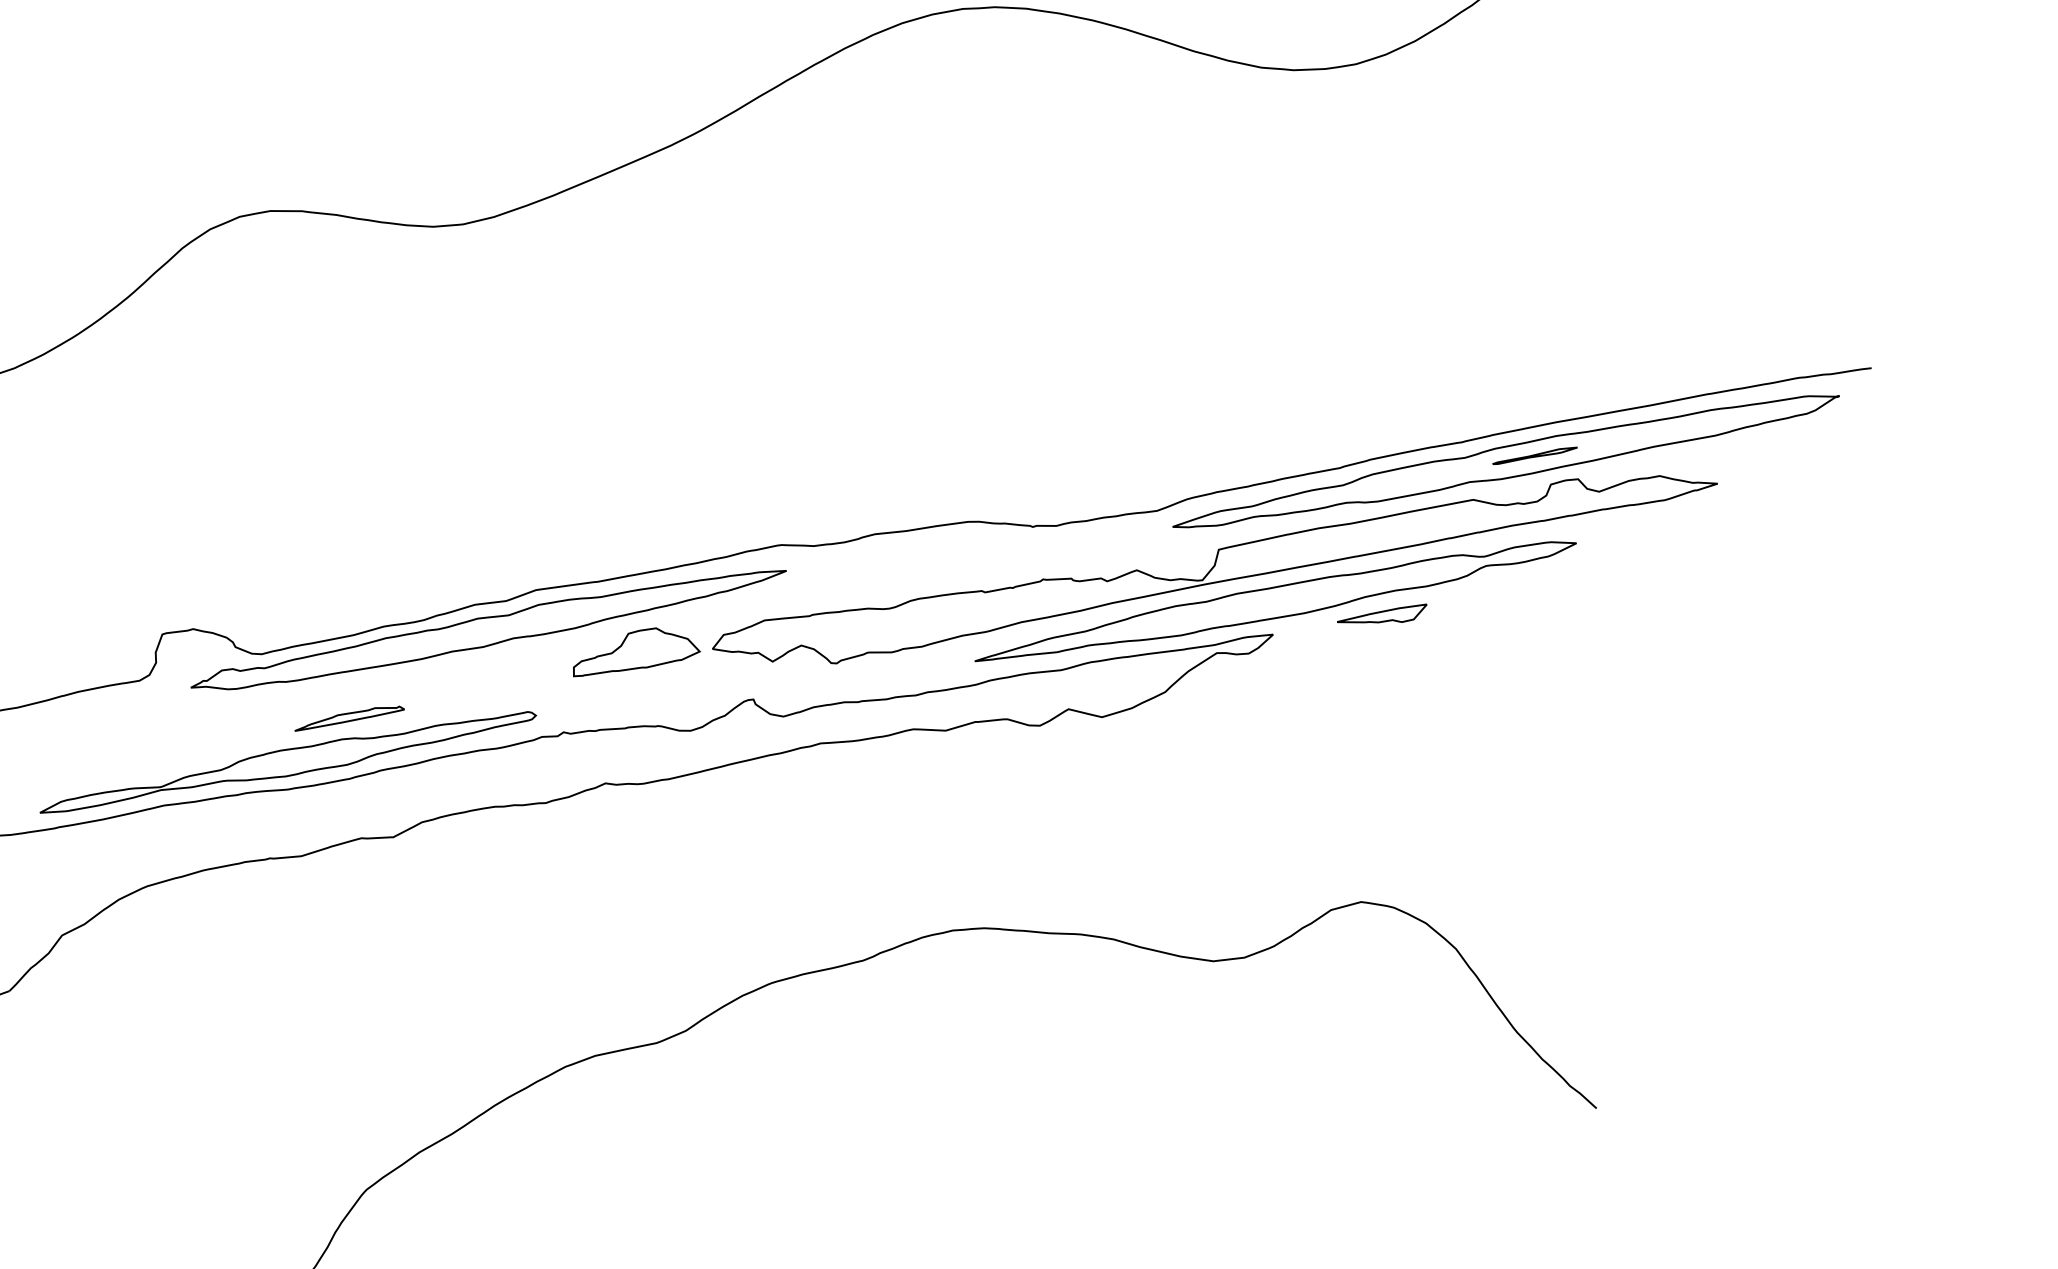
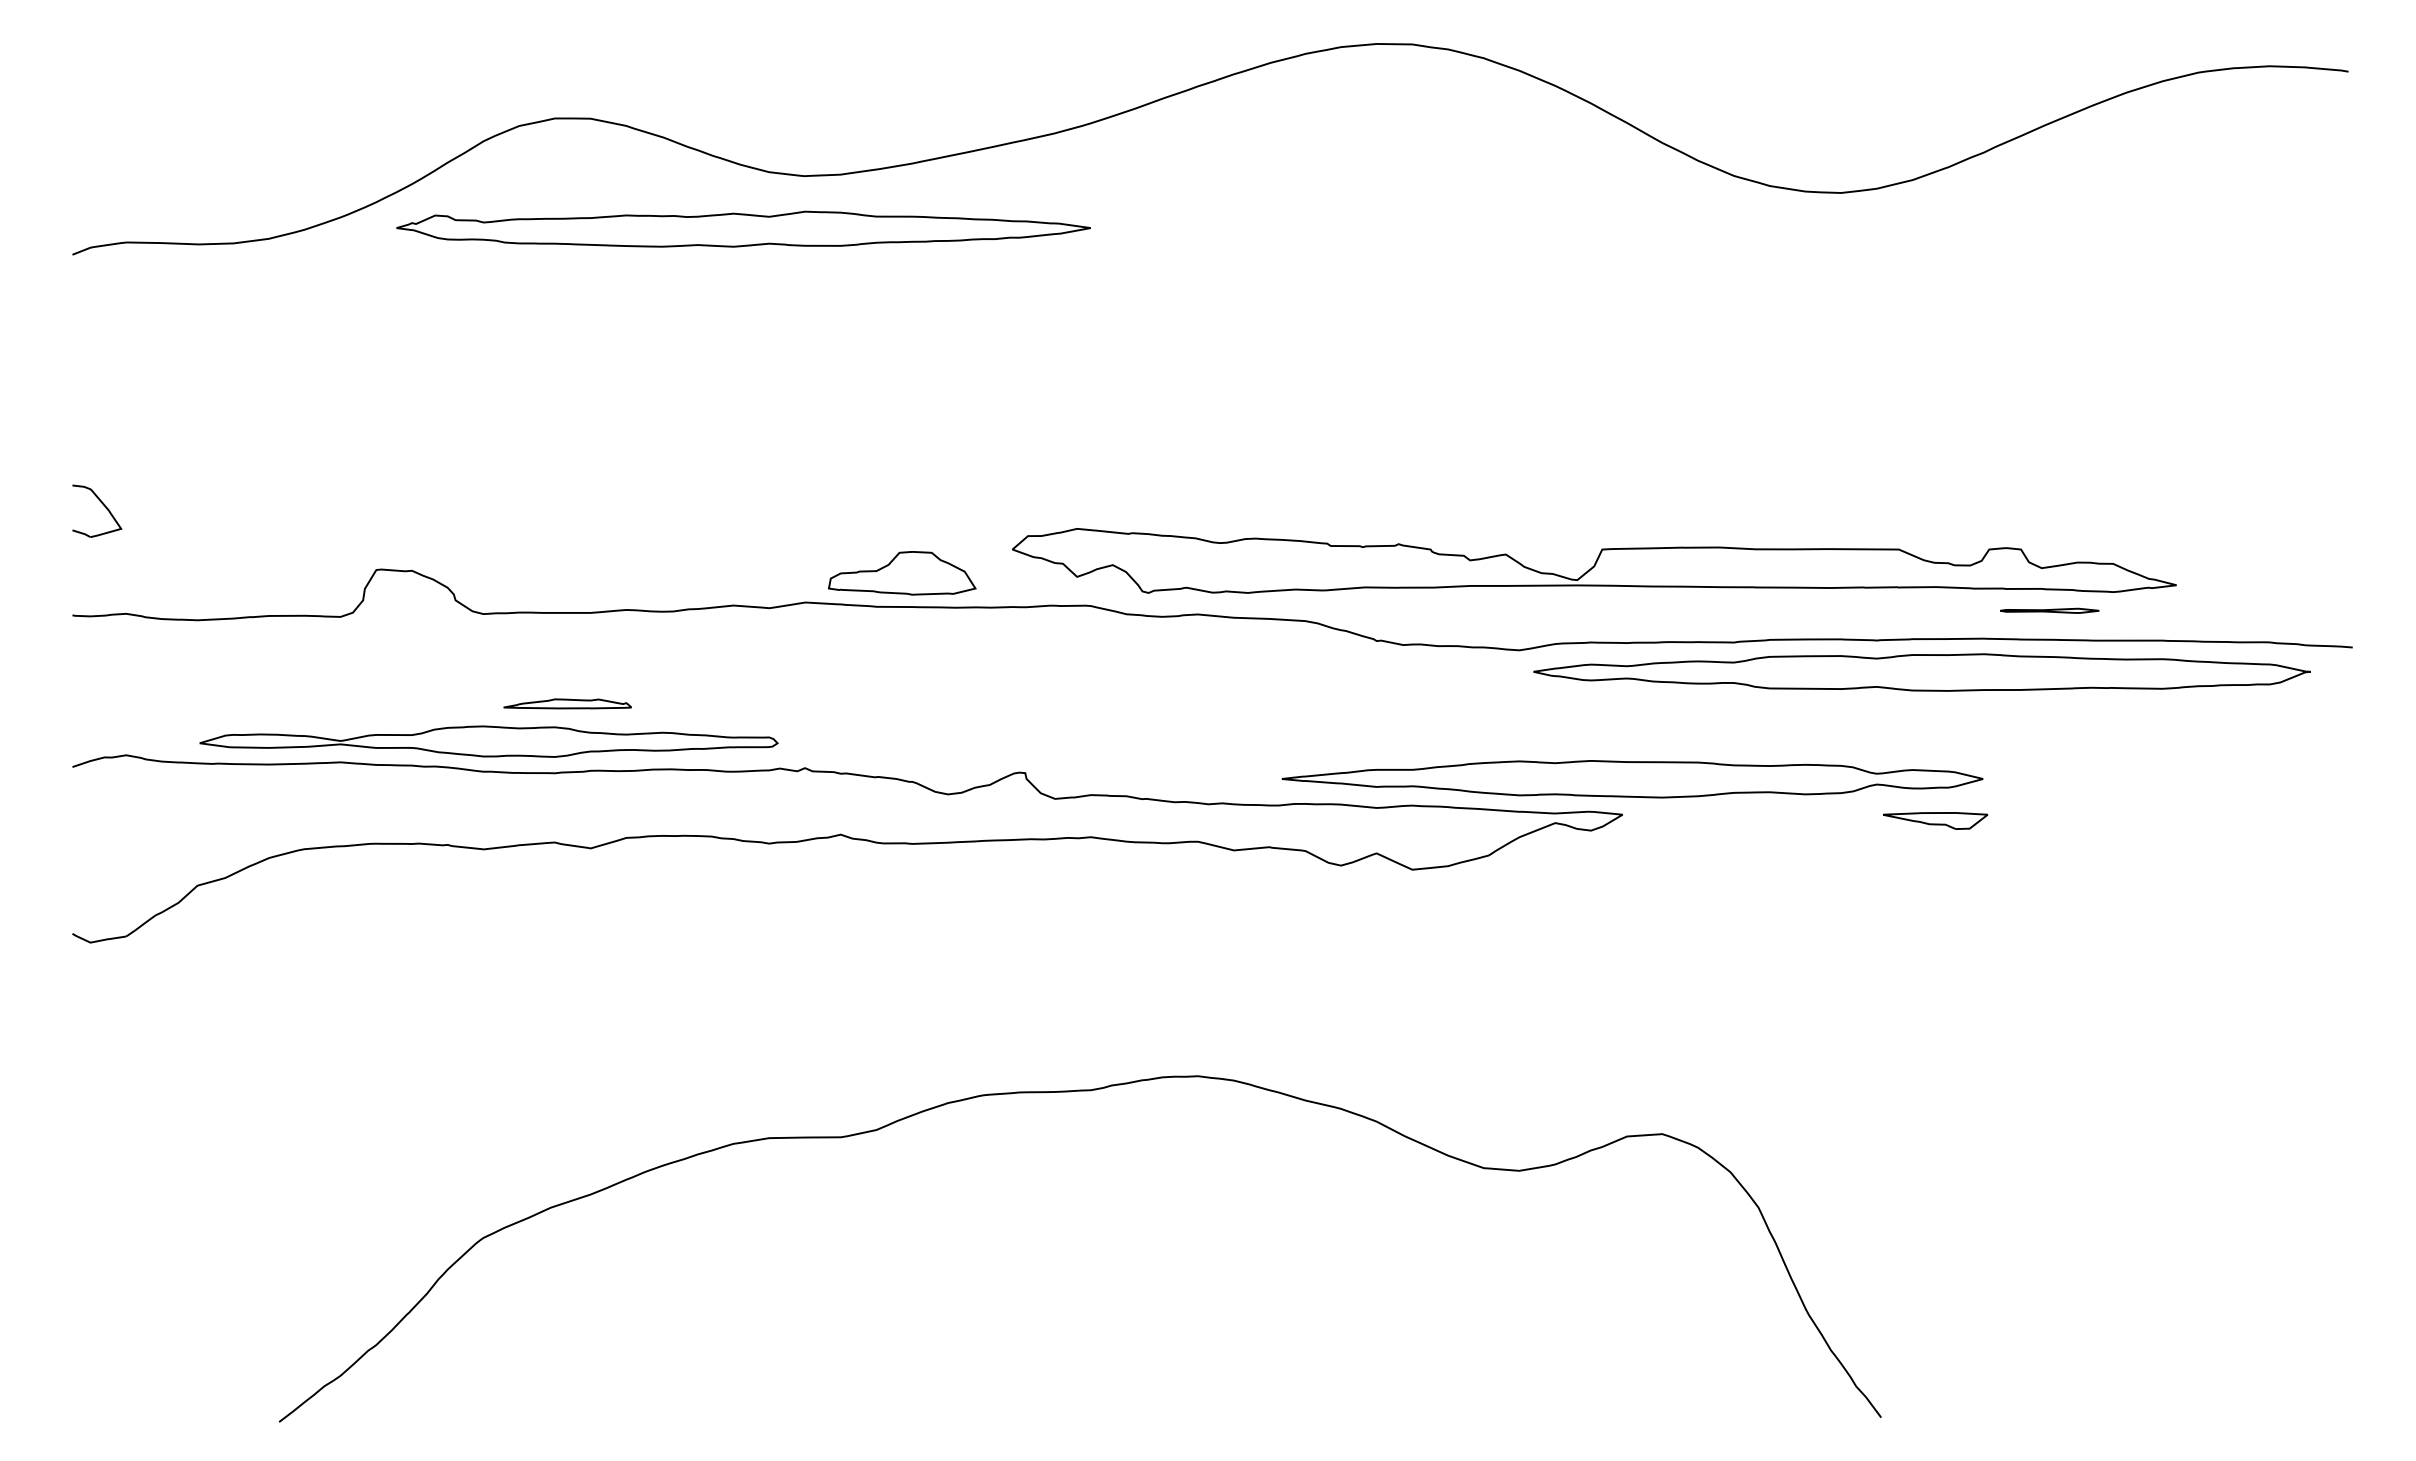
part: (1534, 455) -> (2049, 610), moved
part: (1213, 560) -> (1594, 560), moved
part: (1383, 618) -> (1935, 820), moved
part: (488, 629) -> (743, 228), moved
part: (634, 650) -> (902, 573), moved

